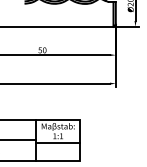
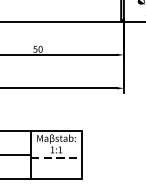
line: (58, 143) -> (56, 158), solid -> dashed

